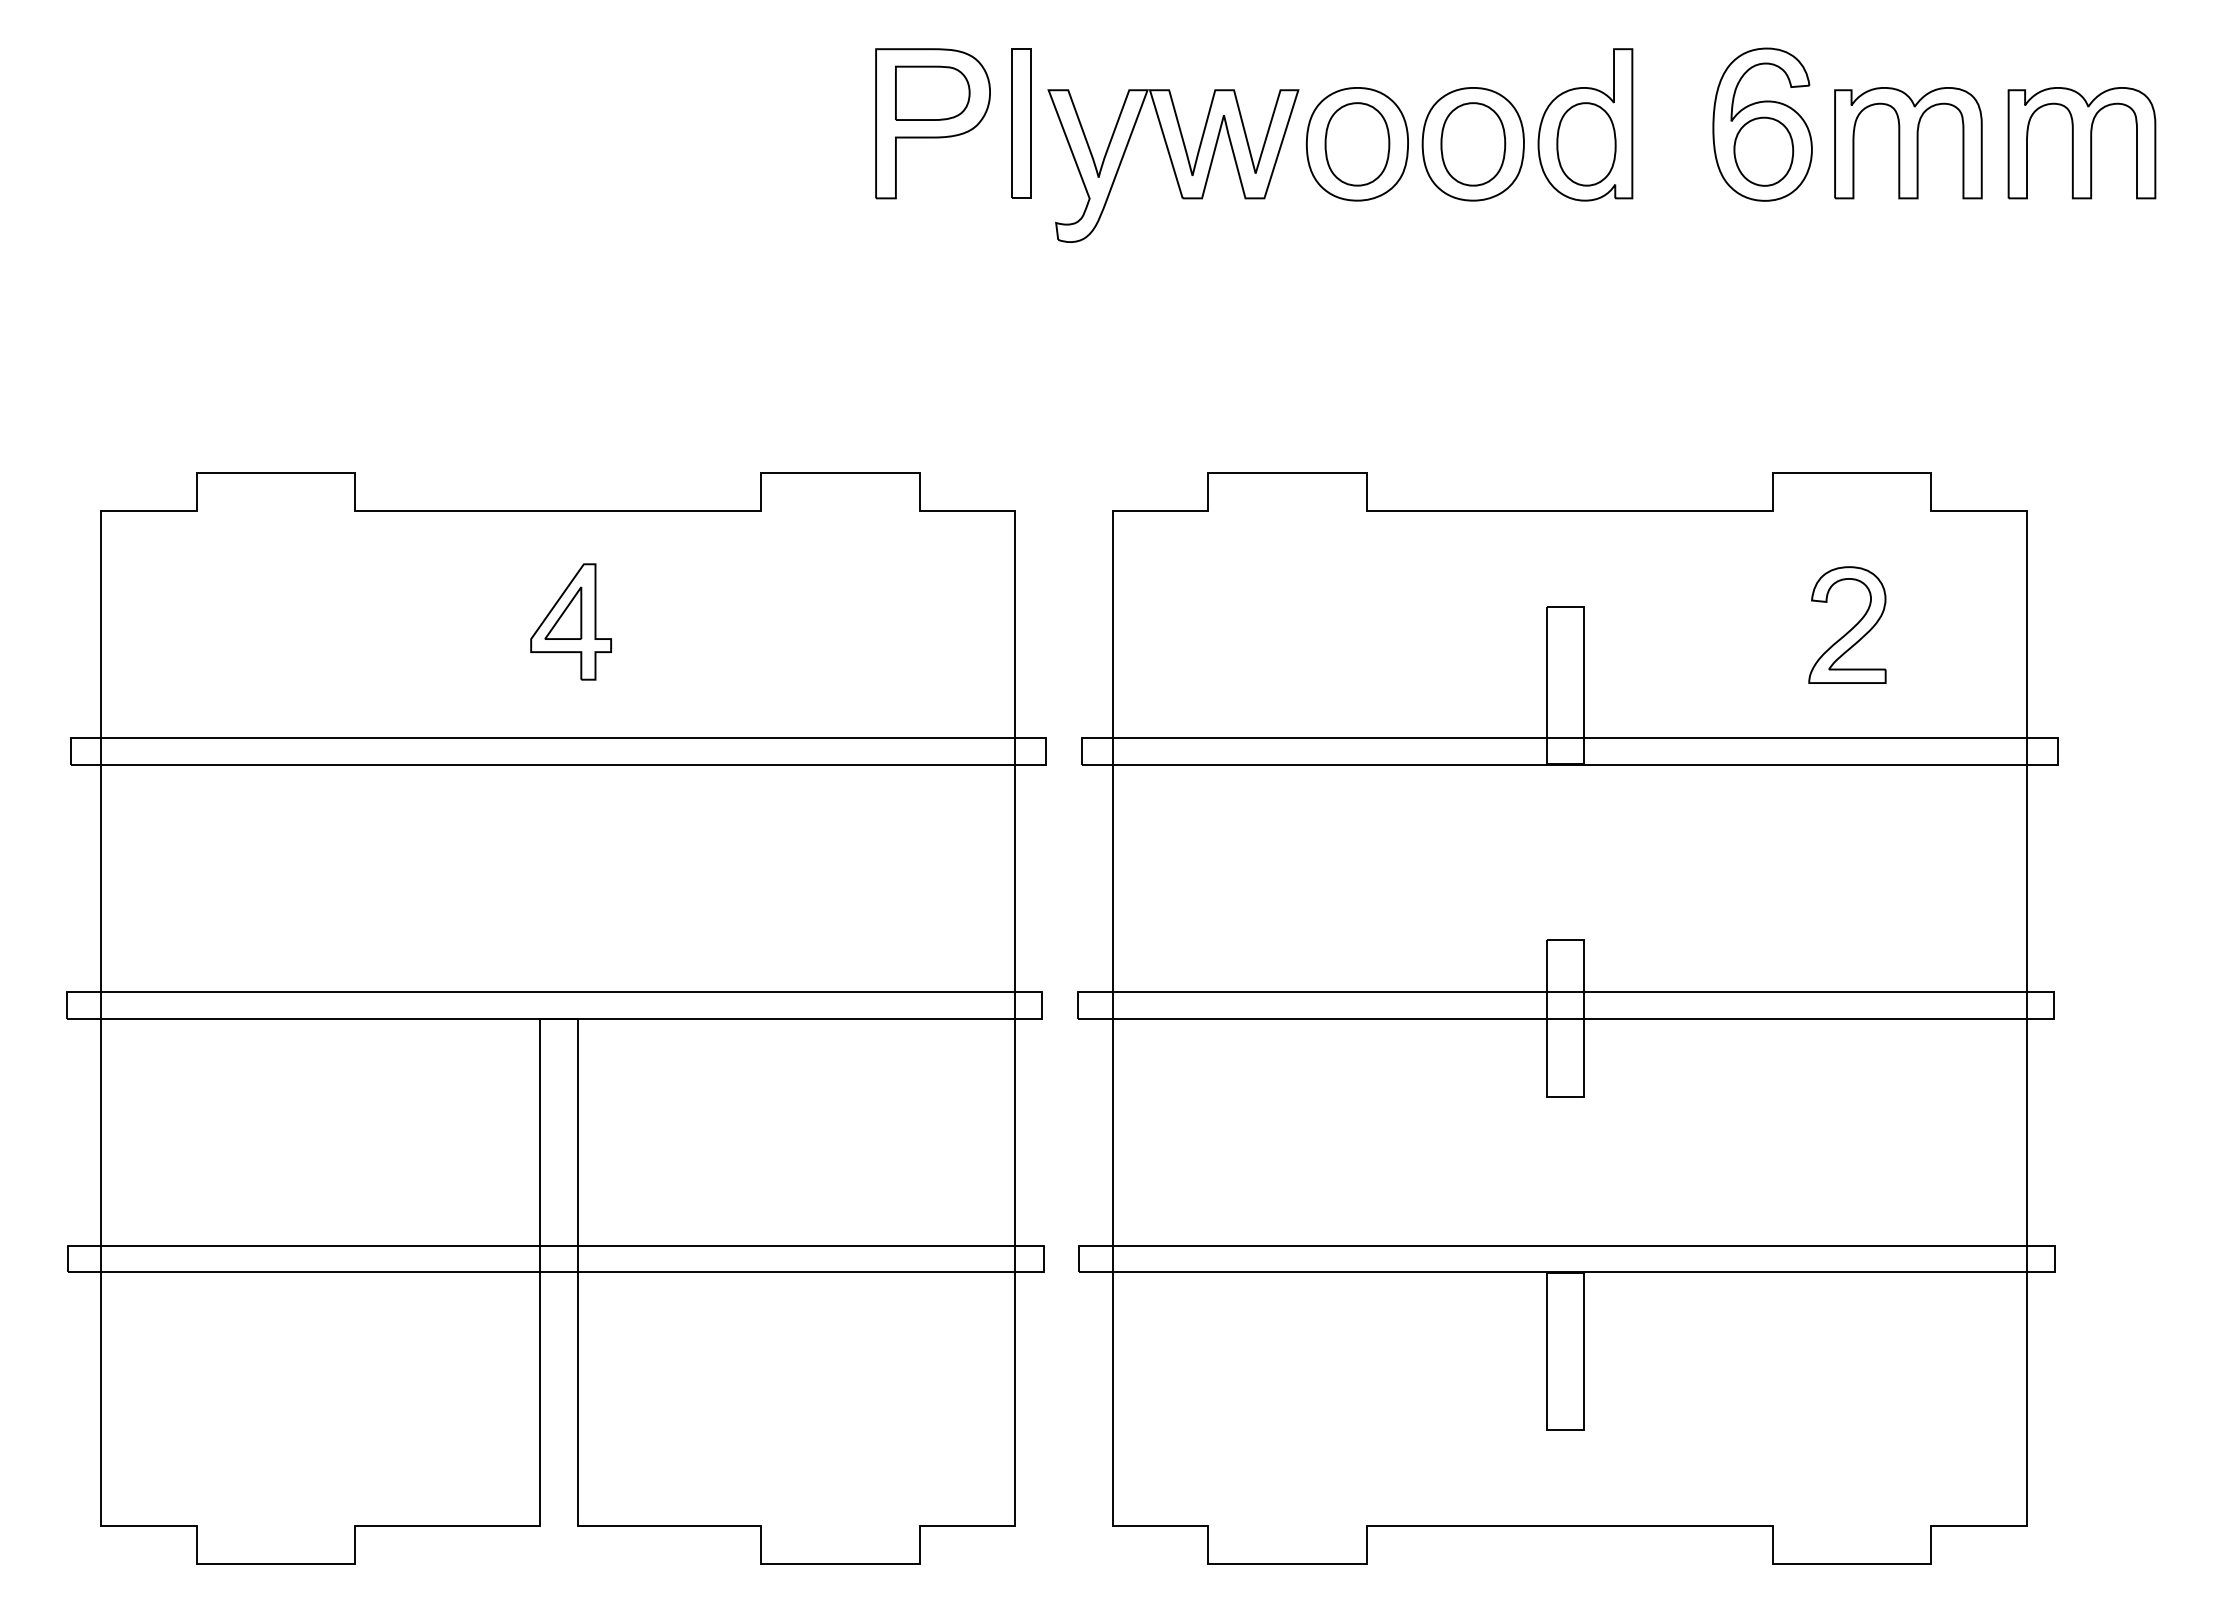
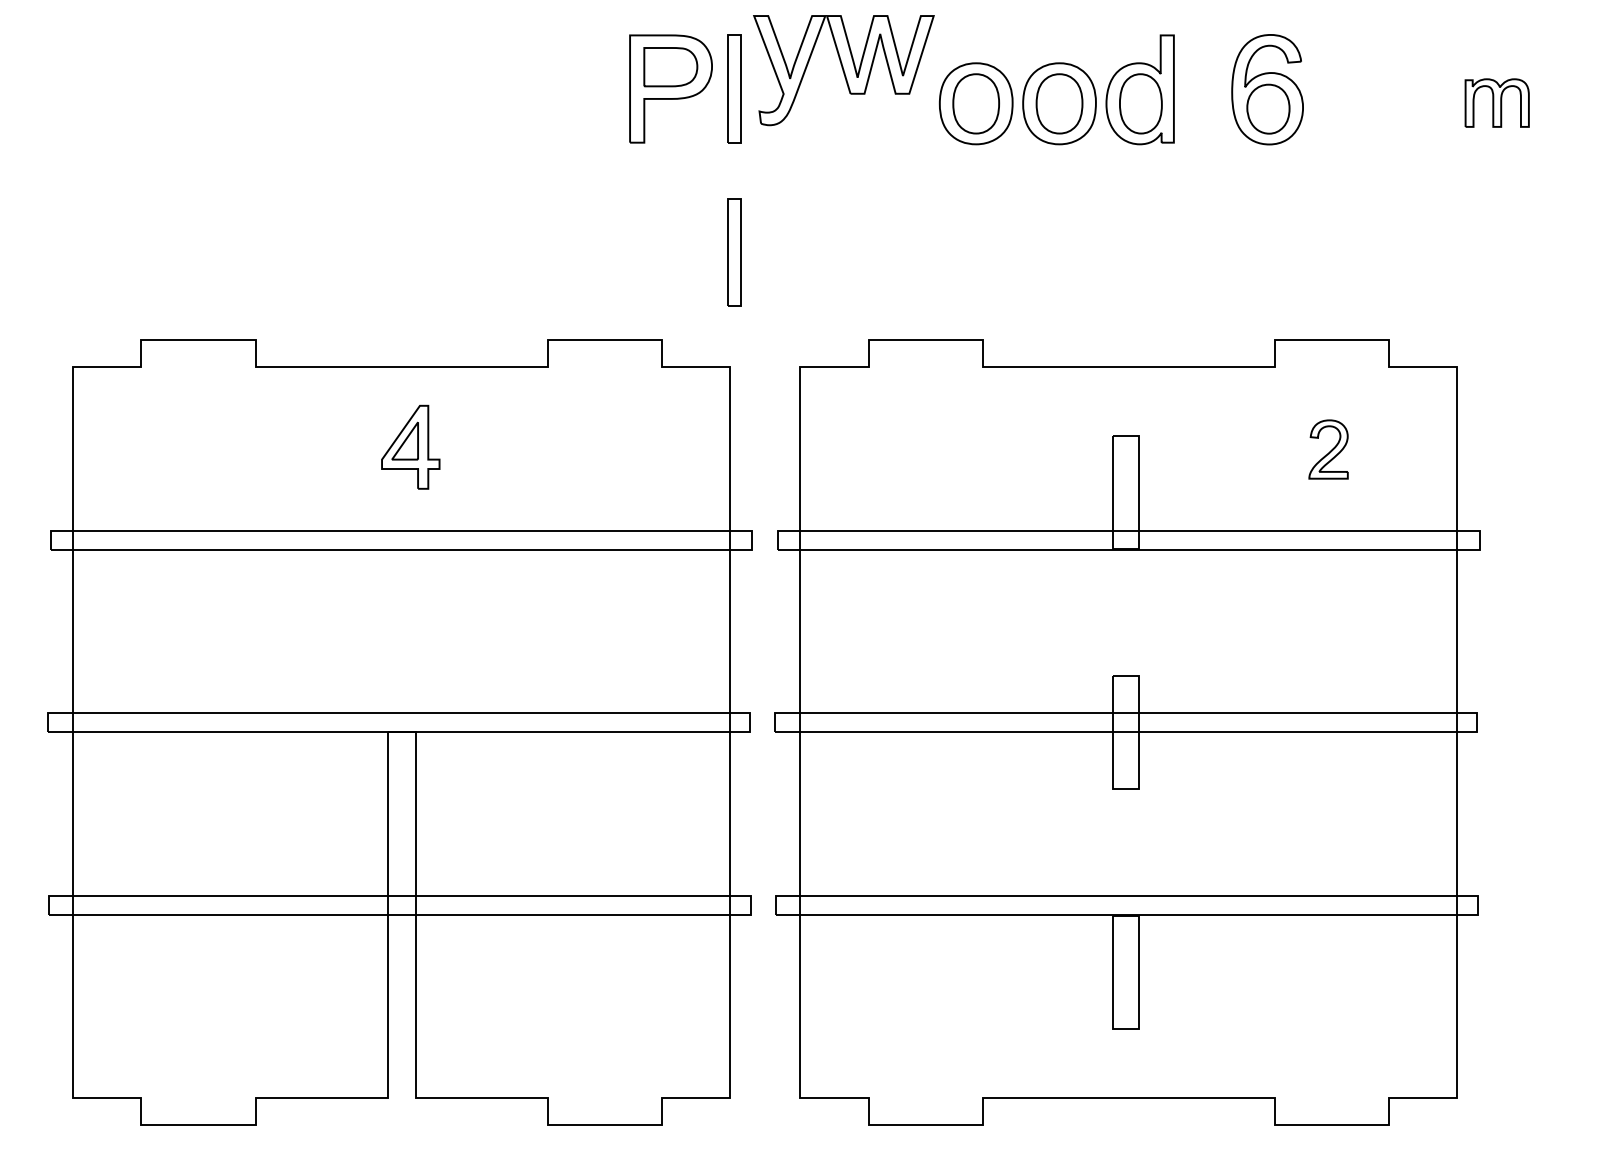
part: (1908, 143) -> (1372, 103), removed
part: (2081, 143) -> (1496, 103), size x0.6
part: (1173, 165) -> (843, 70), moved
part: (1021, 350) -> (734, 252), added
part: (1847, 624) -> (1328, 449), size x0.7

